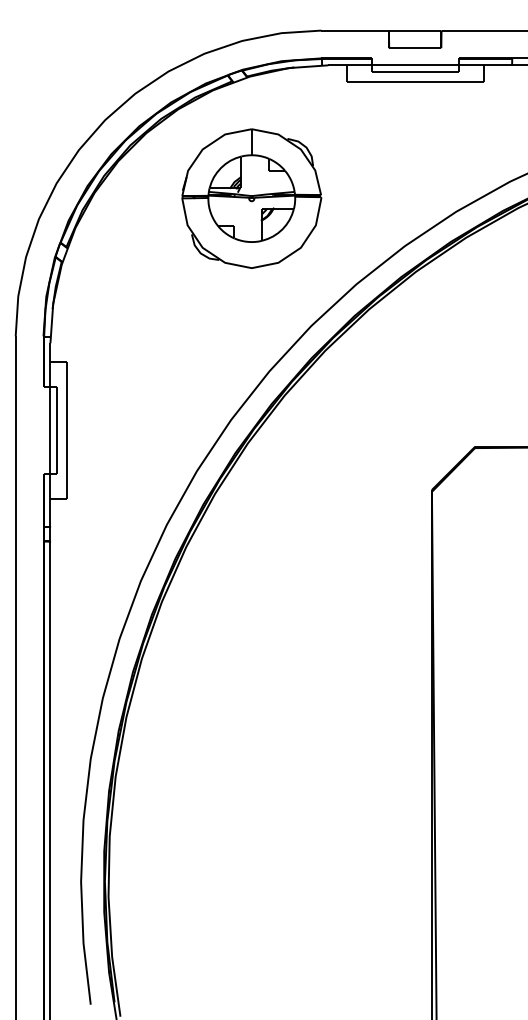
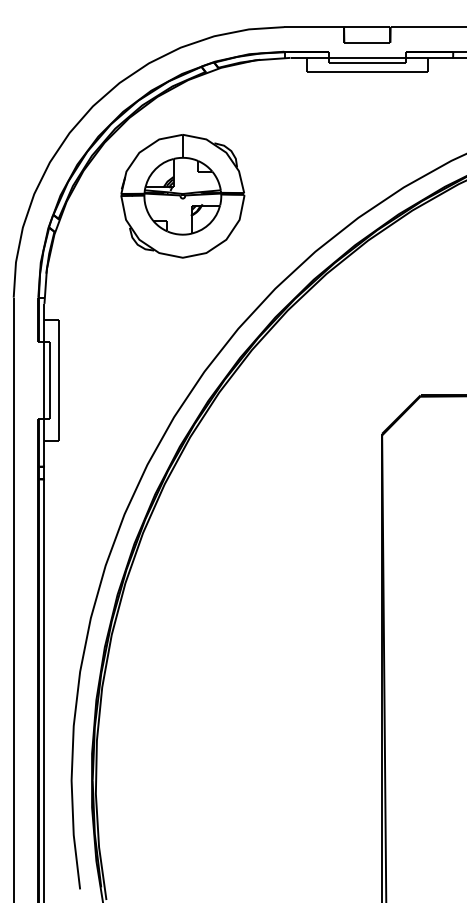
part: (251, 198) -> (182, 196), moved

